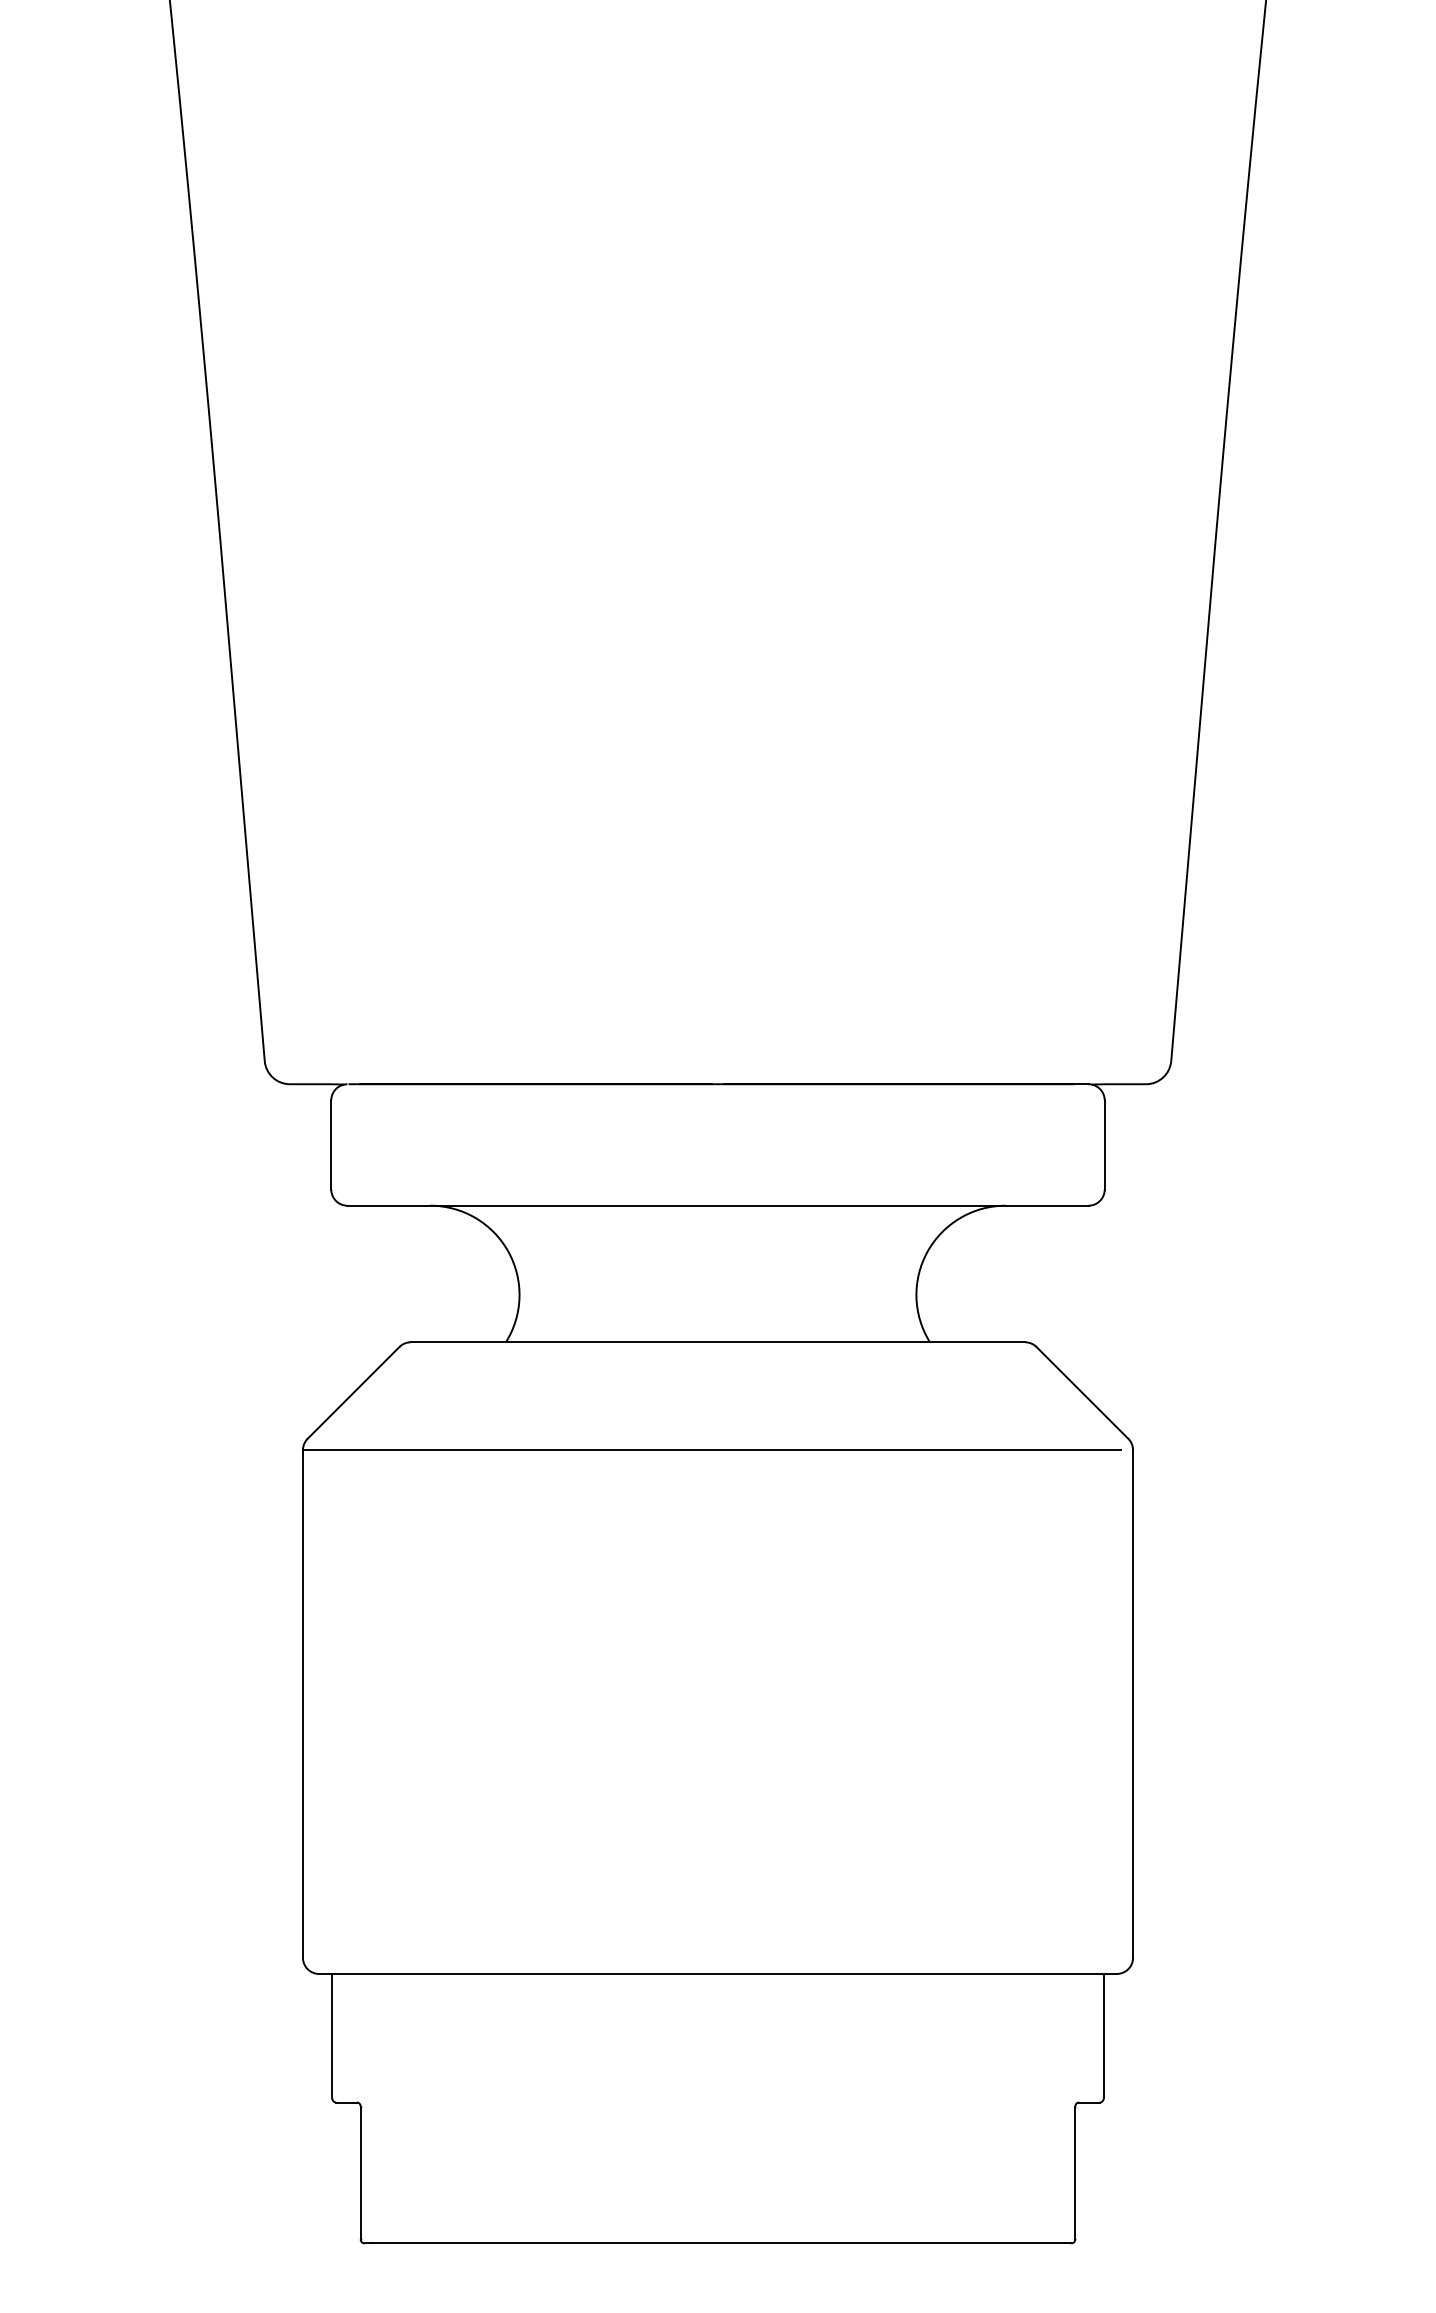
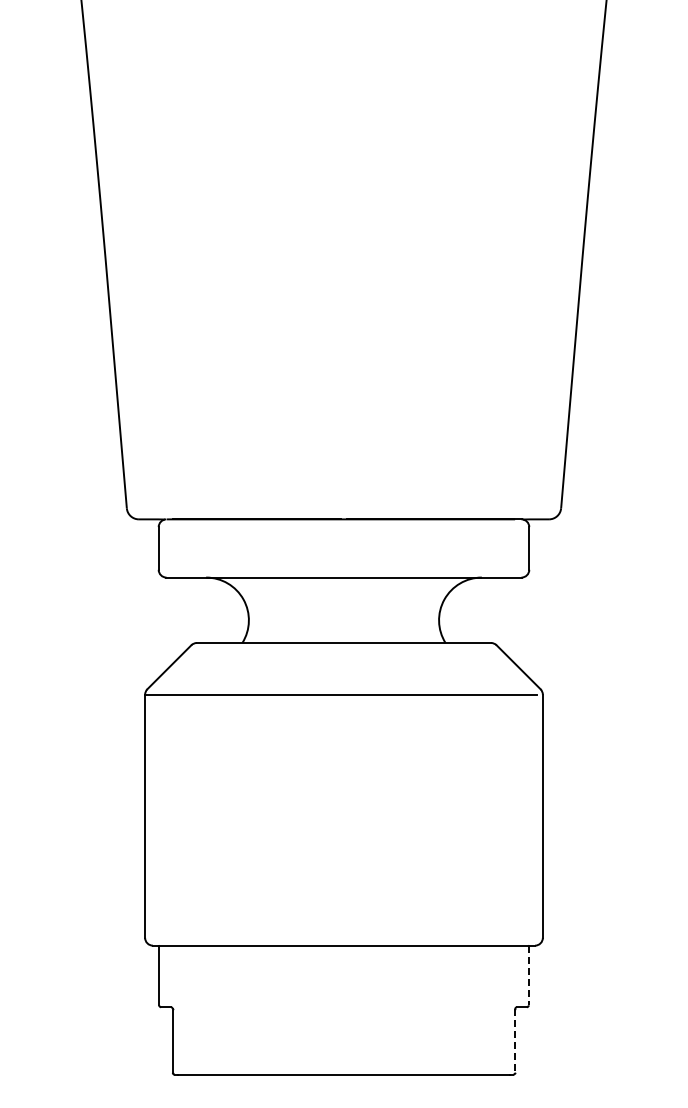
line: (1103, 2036) -> (528, 975), solid -> dashed
line: (1075, 2174) -> (515, 1041), solid -> dashed

